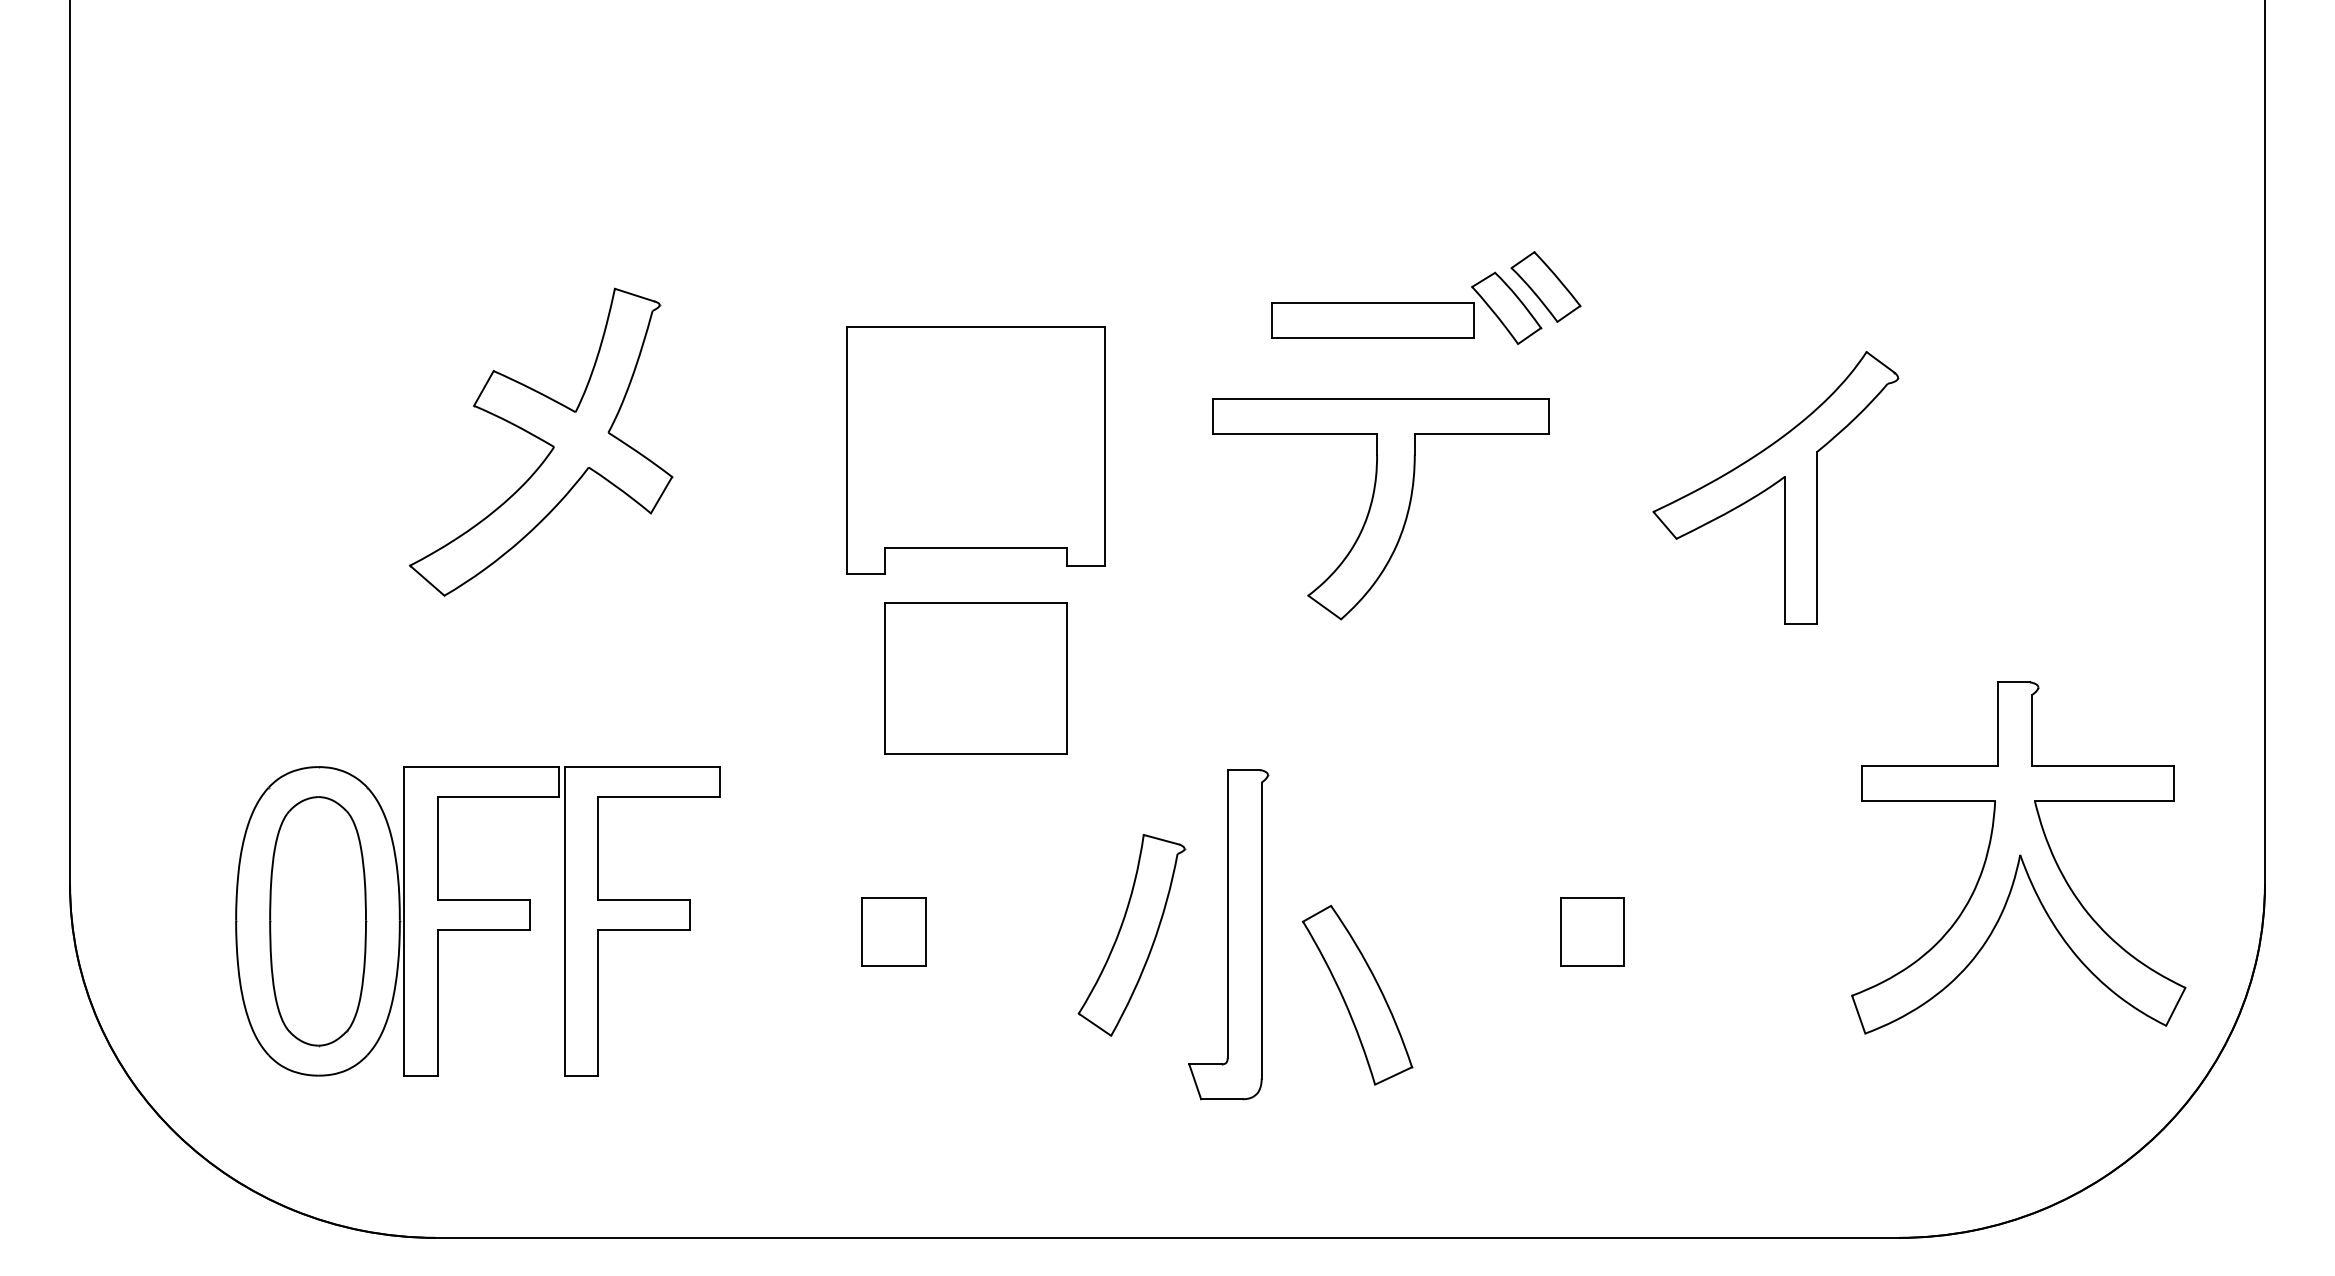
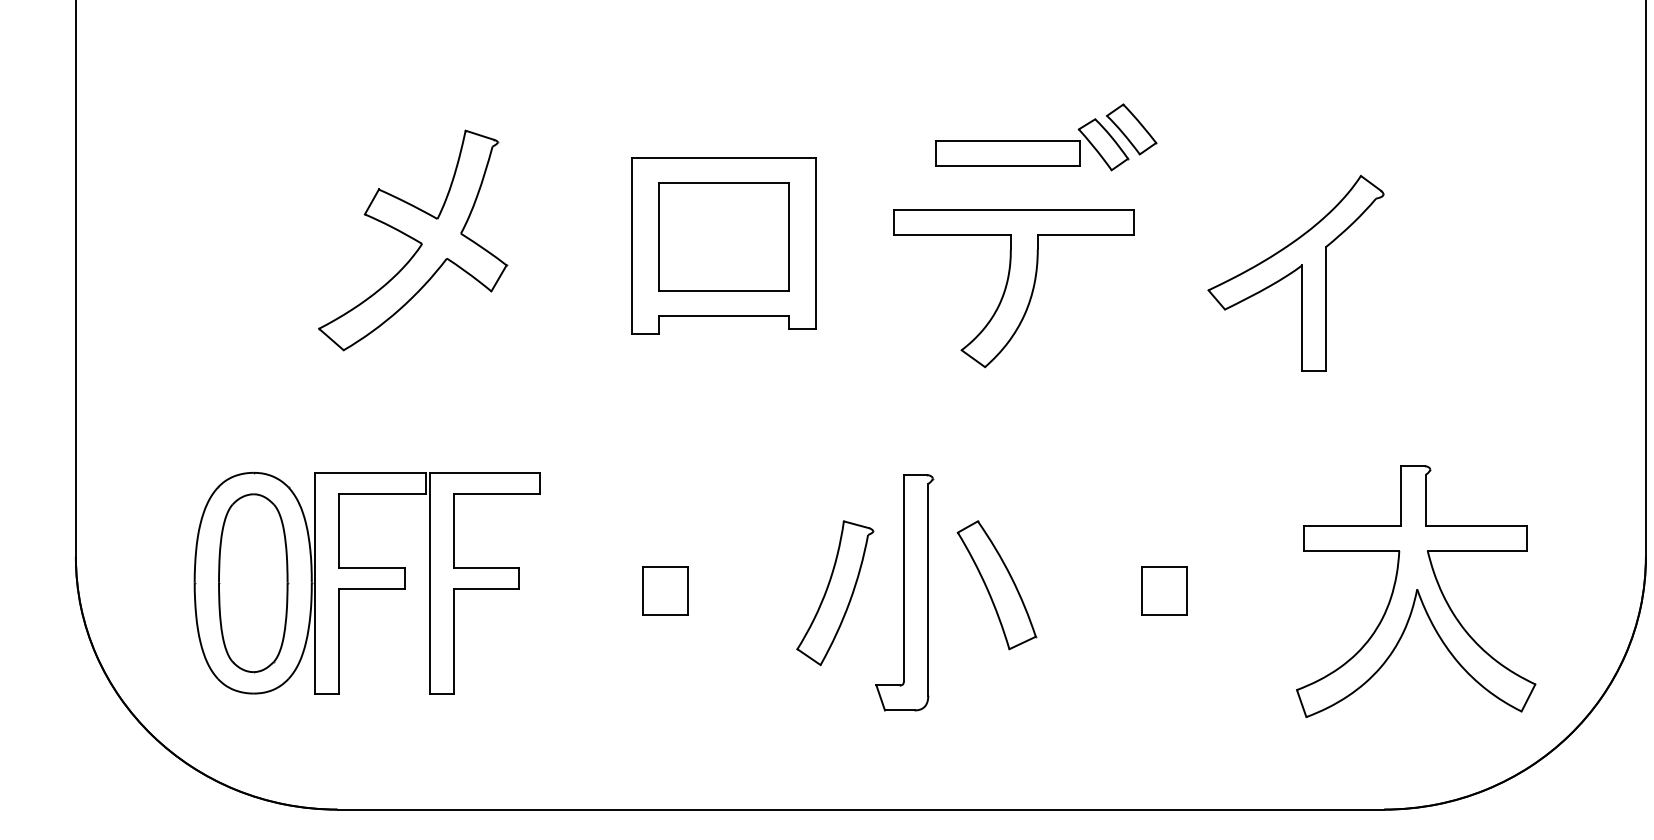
part: (975, 678) -> (723, 237), moved
part: (2018, 857) -> (1415, 591), moved
part: (1357, 994) -> (996, 584), moved

